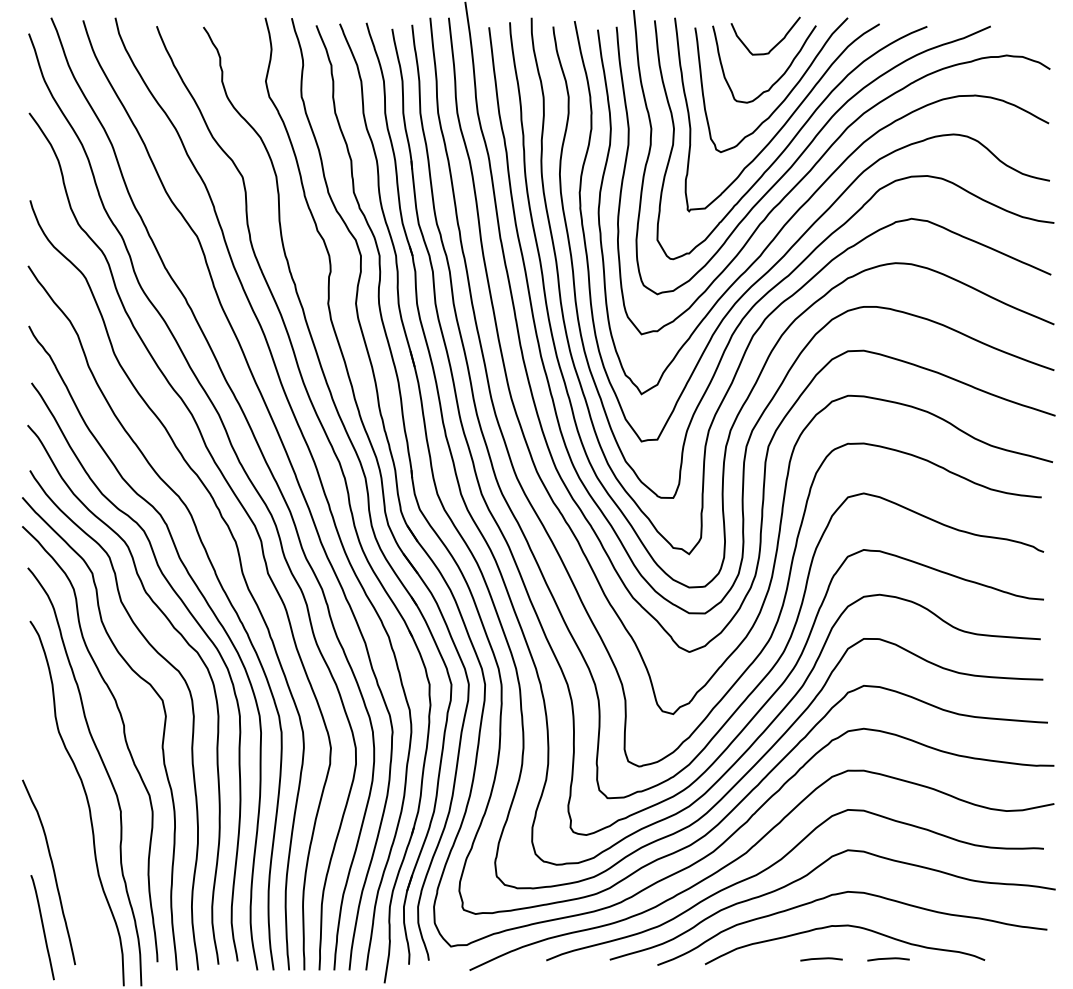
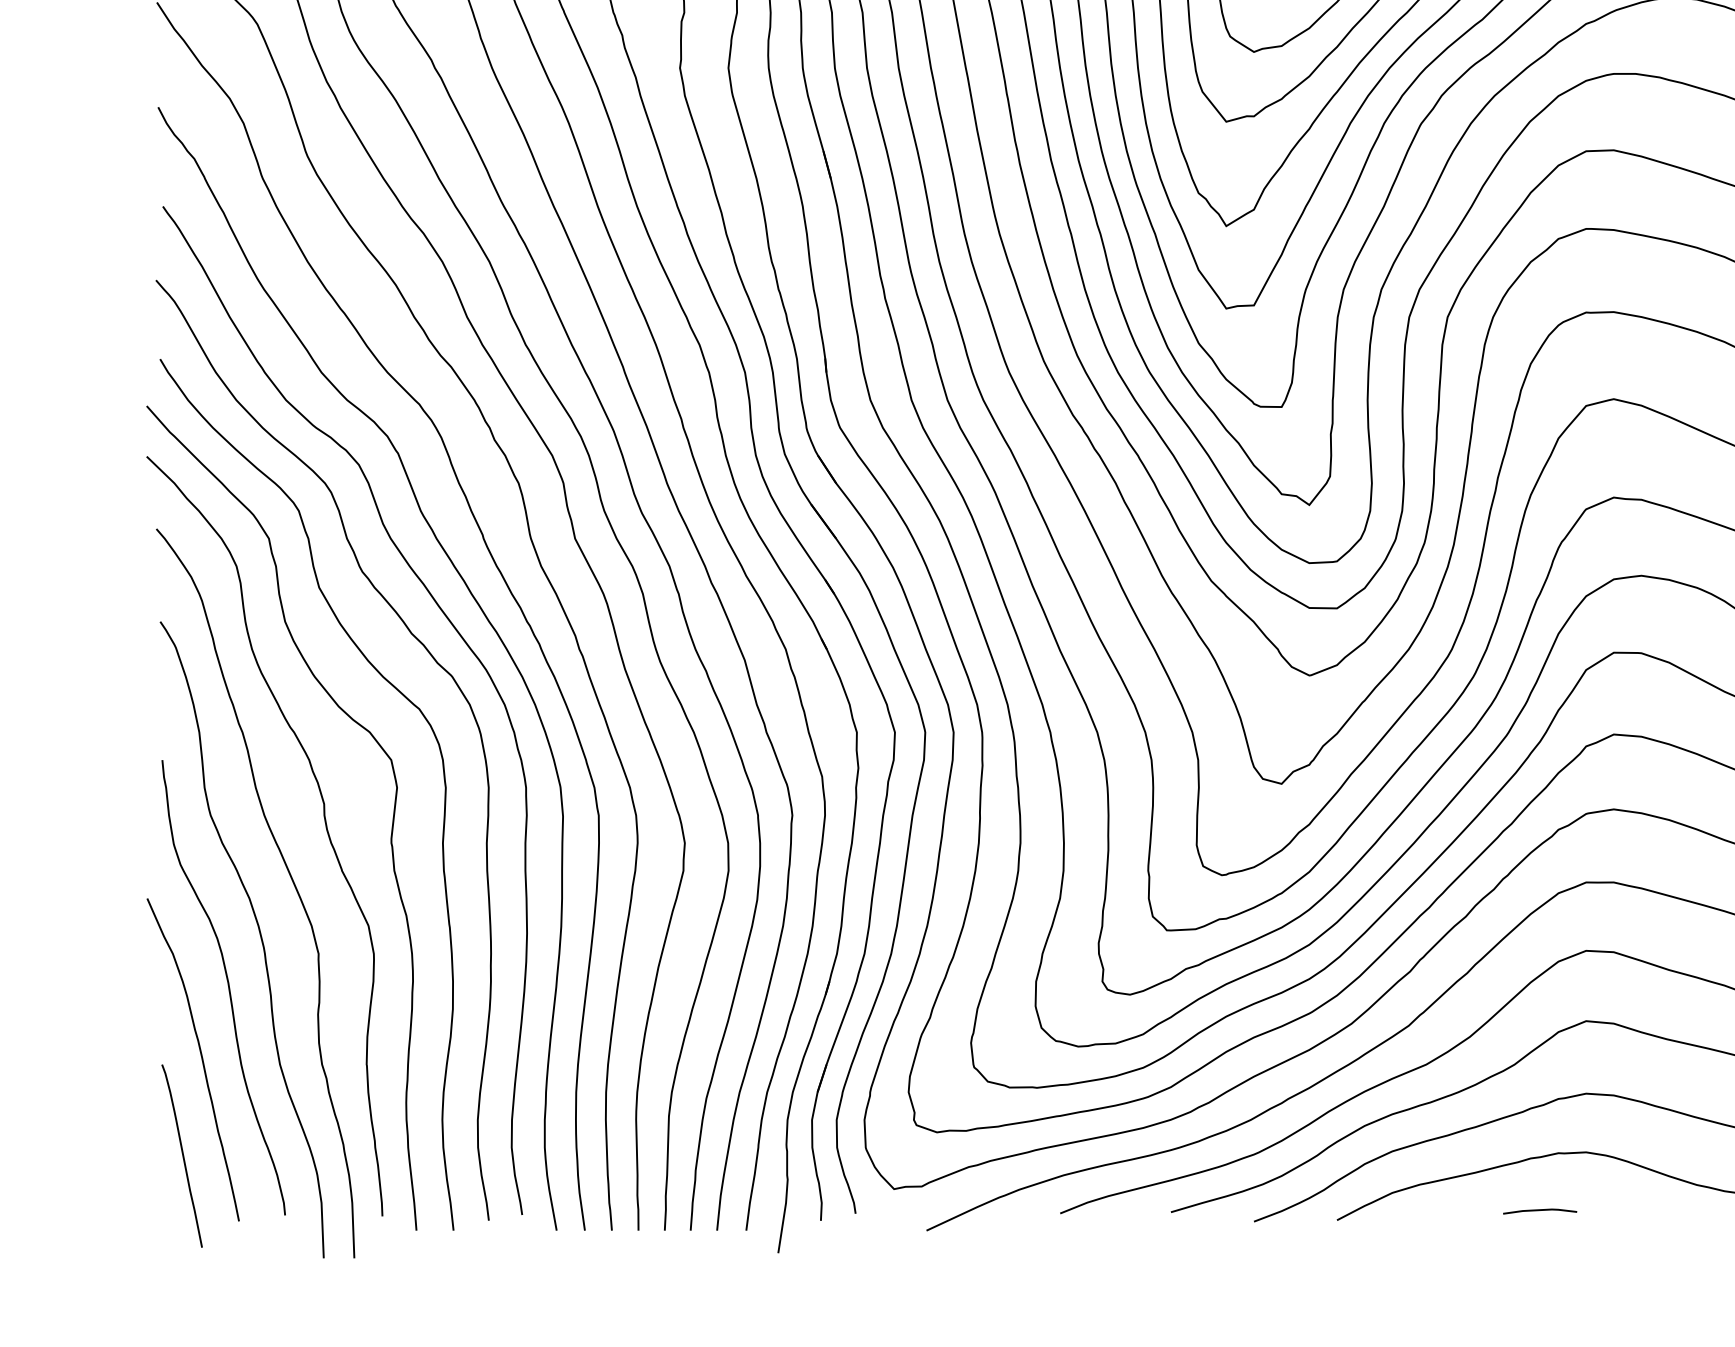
curve: (68, 830) -> (227, 986), added
line: (888, 959) -> (1656, 1211), removed

